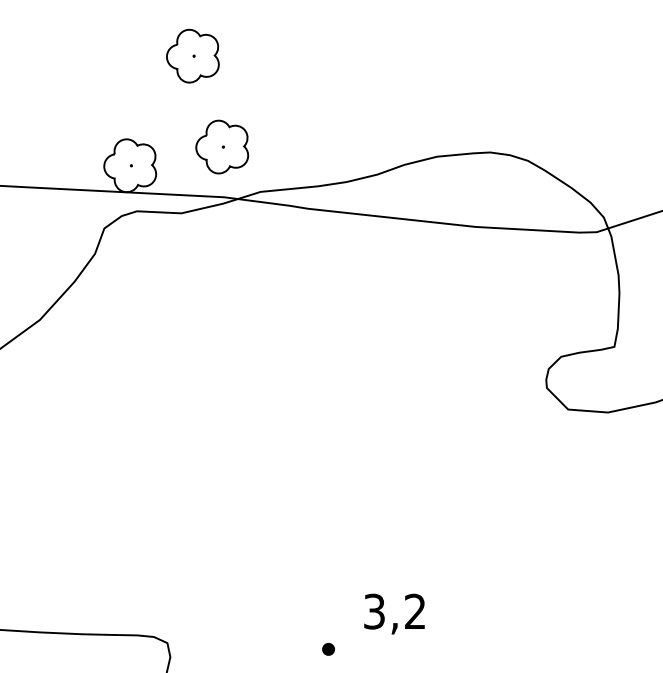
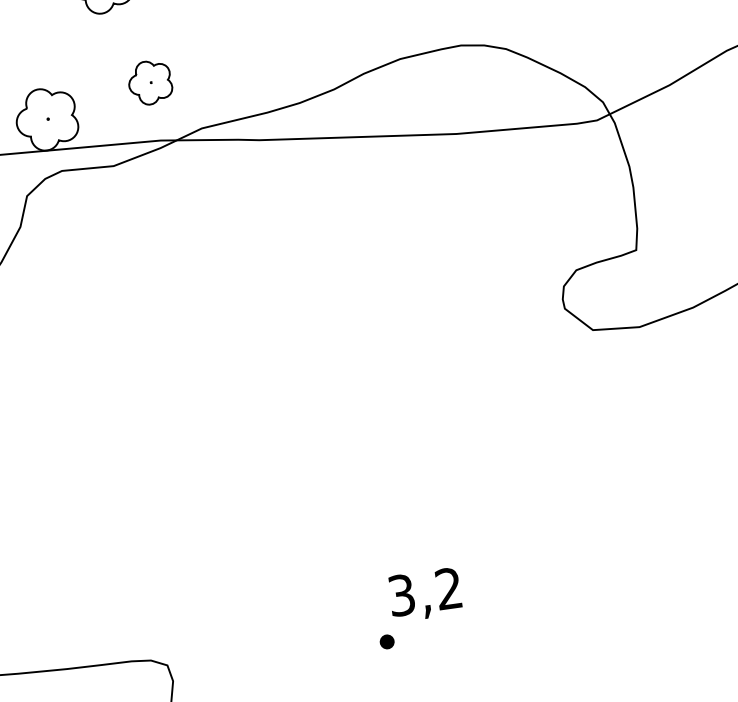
part: (222, 146) -> (150, 82), size x0.7
part: (328, 649) -> (387, 642), moved

